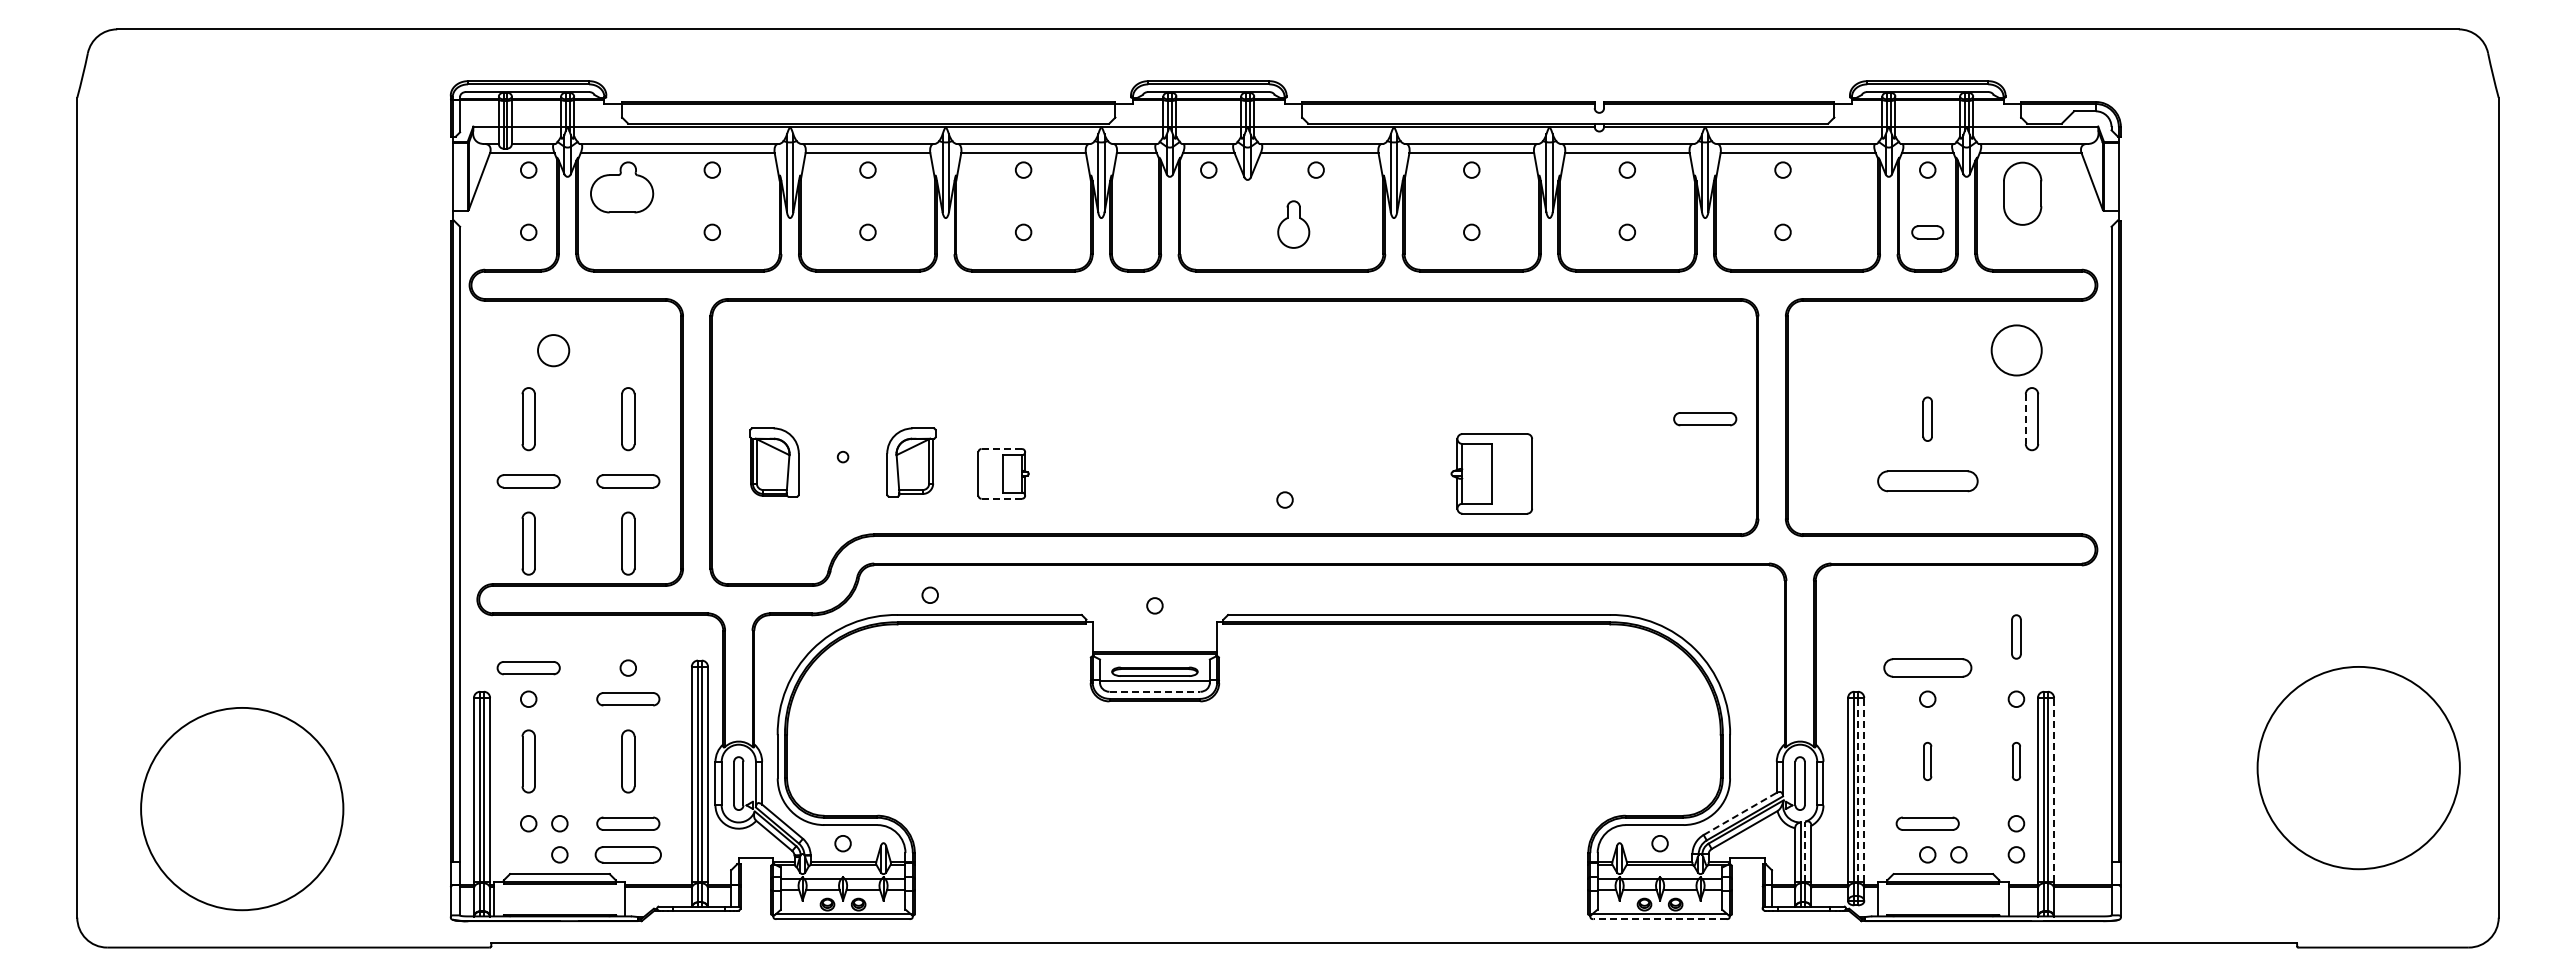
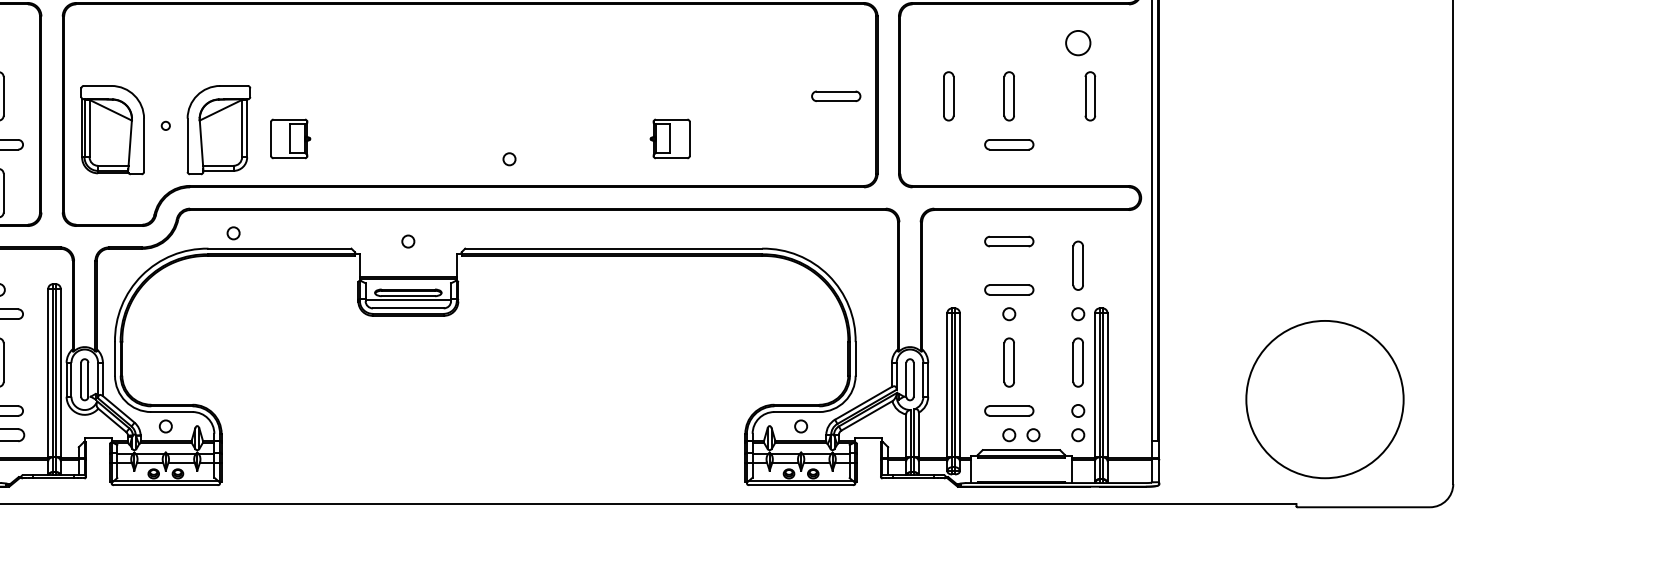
circle: (2015, 350) -> (1077, 43), size x0.62
part: (1849, 419) -> (948, 96), added
part: (1927, 419) -> (1009, 96), size x1.43
line: (2025, 419) -> (1085, 96), dashed -> solid
line: (1002, 449) -> (289, 119), dashed -> solid
part: (774, 462) -> (112, 130), size x1.67
part: (911, 462) -> (219, 130), size x1.67
part: (1491, 473) -> (670, 138), size x0.62
part: (1927, 481) -> (1009, 144), size x0.62
line: (1001, 498) -> (289, 158), dashed -> solid
part: (1927, 605) -> (1009, 241), added
part: (2016, 636) -> (1078, 265), size x1.43
part: (1927, 668) -> (1009, 290), size x0.71
line: (1155, 691) -> (408, 308), dashed -> solid
part: (1927, 761) -> (1009, 362), size x1.67
part: (2016, 761) -> (1078, 362), size x1.67
circle: (2358, 768) -> (1324, 399), moved
line: (1858, 789) -> (955, 384), dashed -> solid
line: (1864, 789) -> (960, 384), dashed -> solid
line: (2054, 789) -> (1107, 384), dashed -> solid
line: (1740, 813) -> (863, 403), dashed -> solid
line: (1805, 851) -> (914, 432), dashed -> solid
line: (1660, 919) -> (801, 485), dashed -> solid

